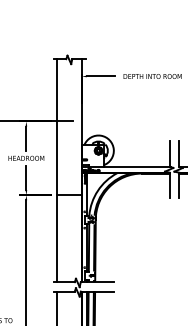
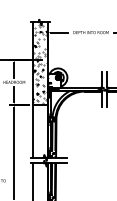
hatch: (67, 129) -> (39, 64), added

